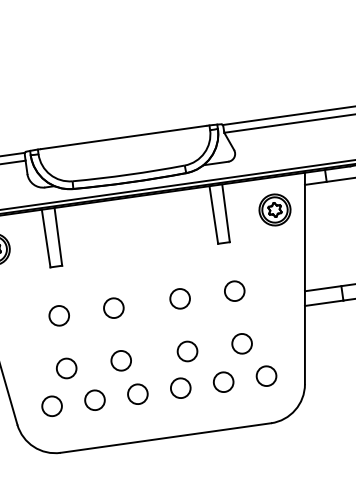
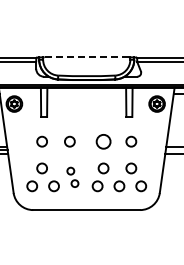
line: (123, 137) -> (86, 57), solid -> dashed
circle: (179, 298) -> (103, 141), size x1.4
part: (128, 377) -> (72, 177), size x0.7

